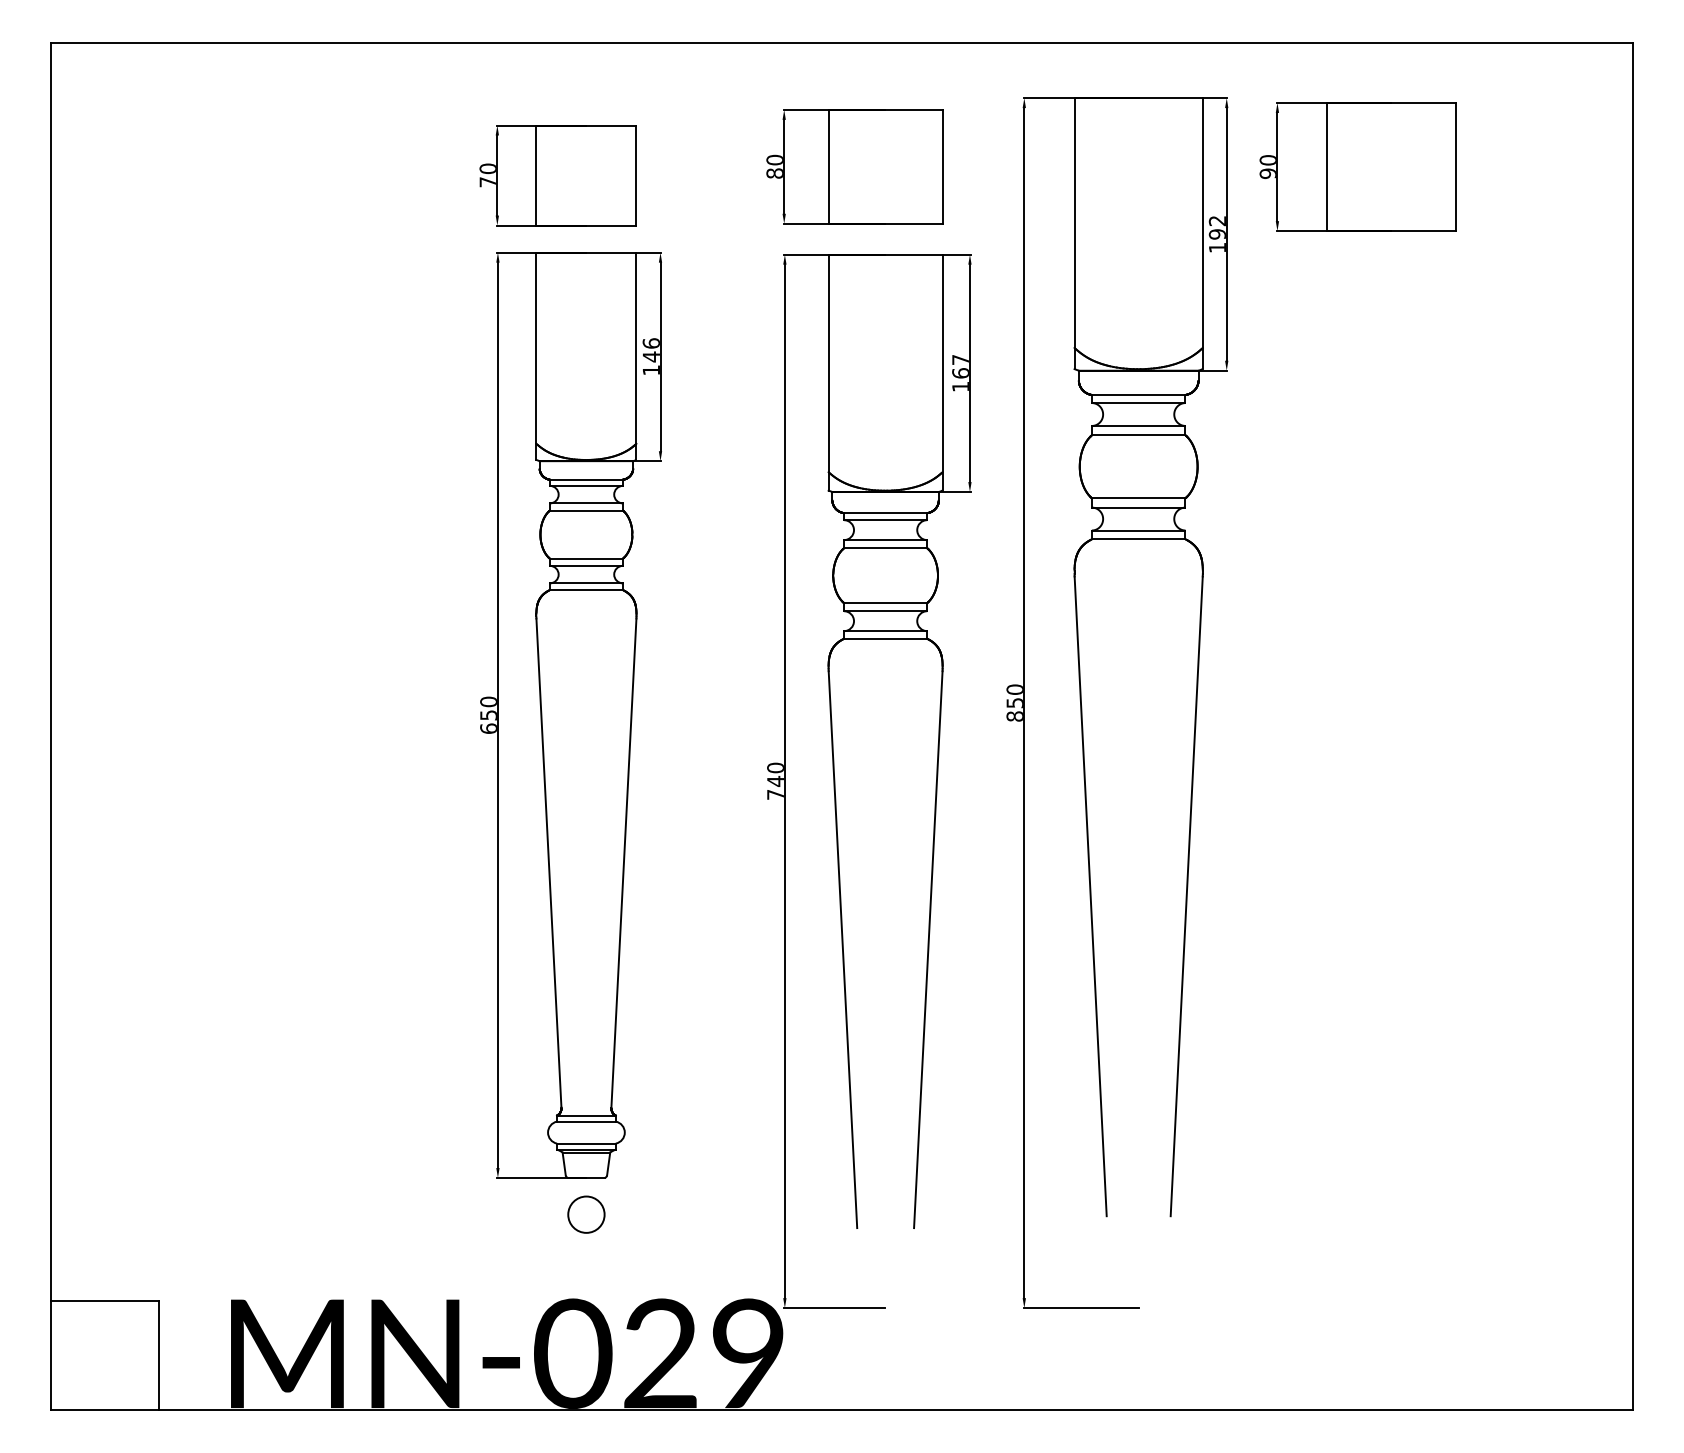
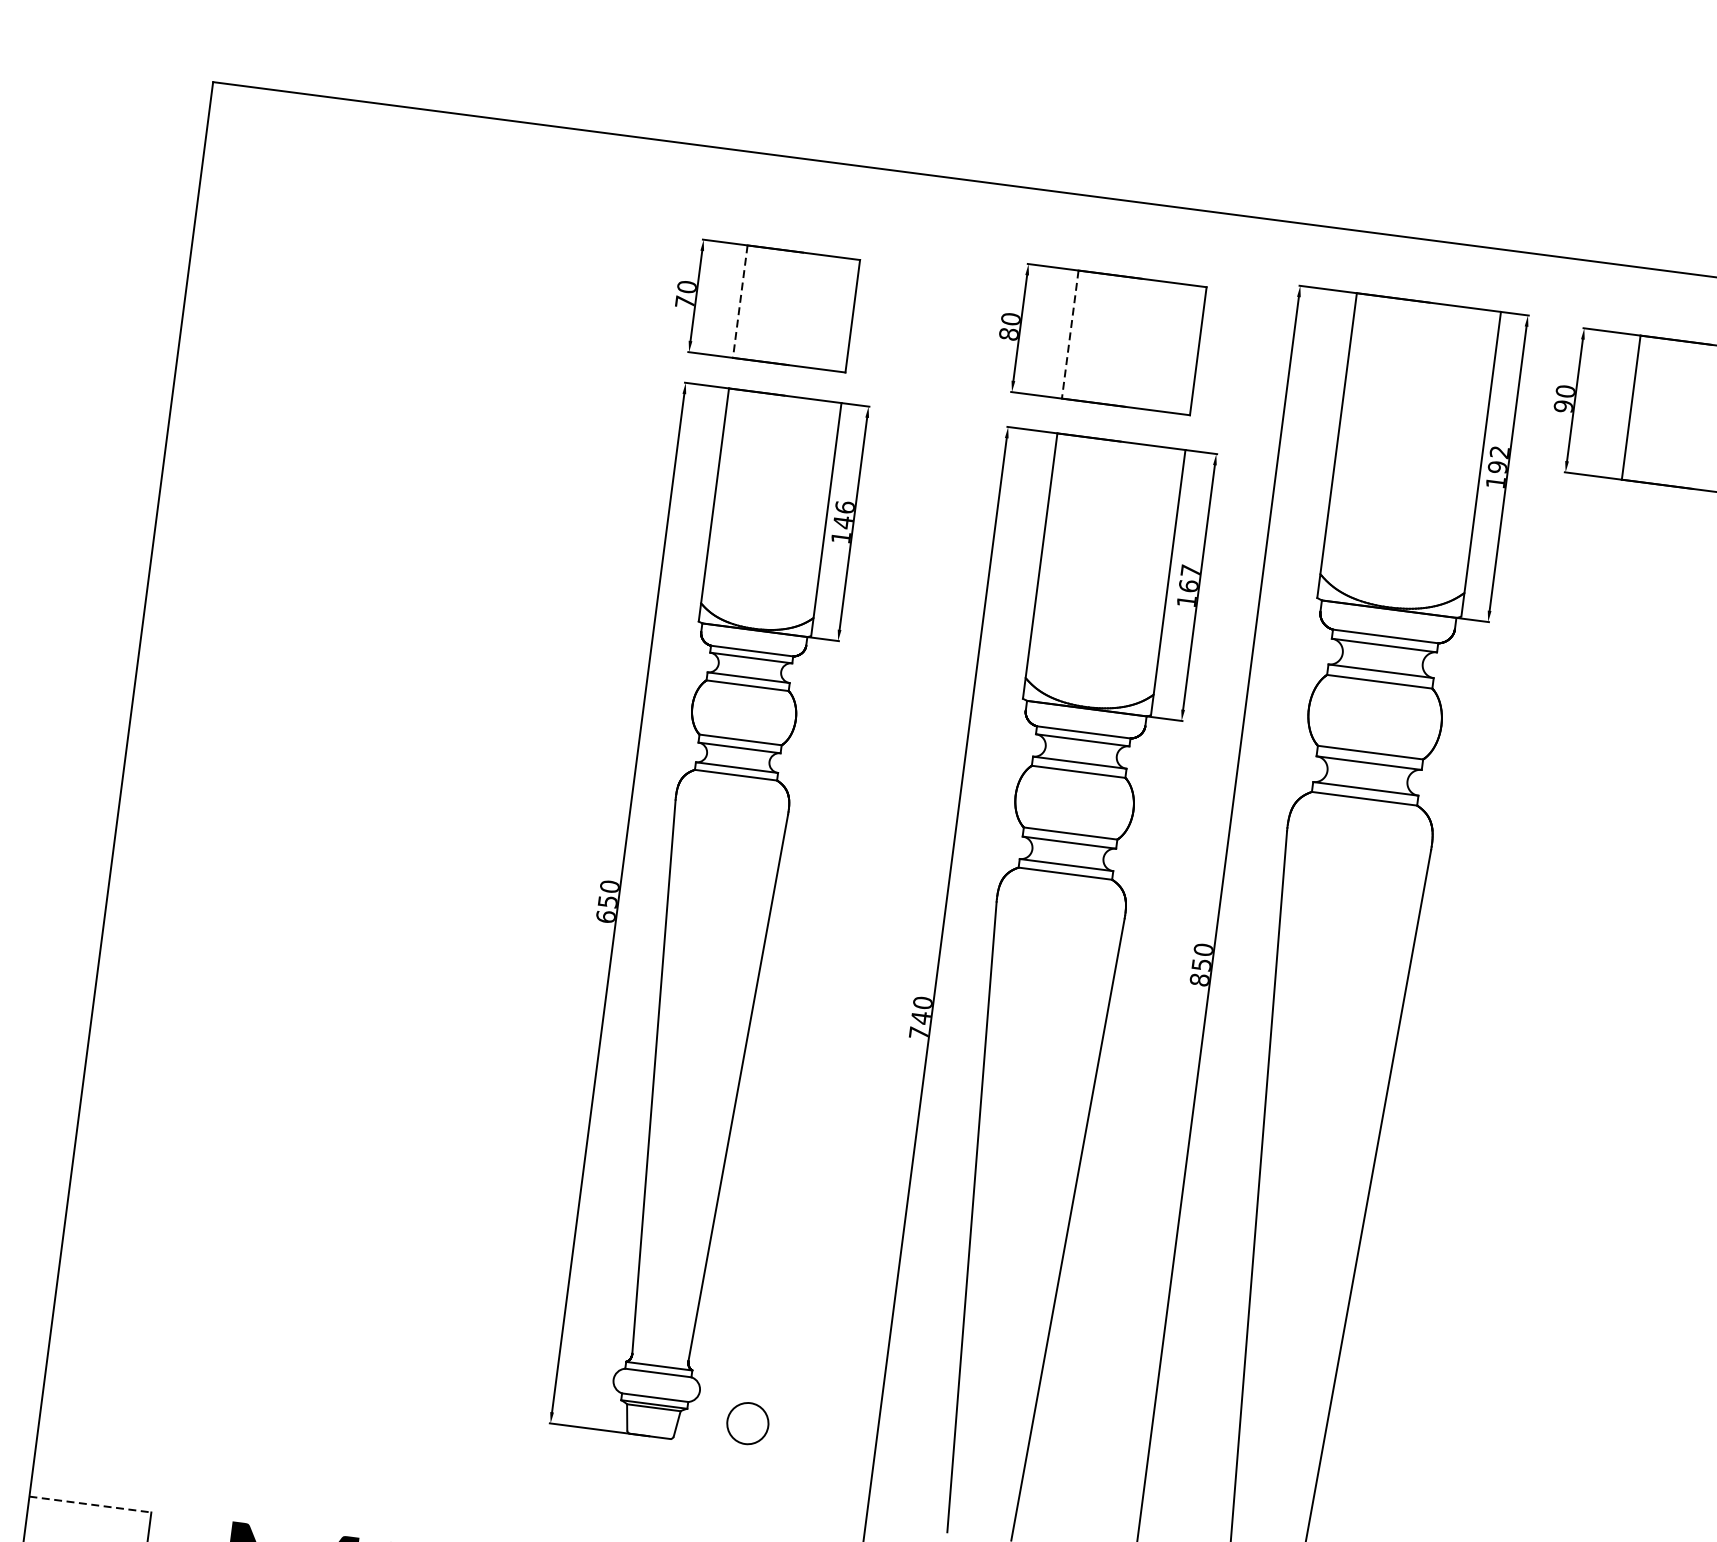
line: (828, 166) -> (1070, 334), solid -> dashed
line: (536, 176) -> (740, 302), solid -> dashed
circle: (586, 1214) -> (747, 1423), moved
line: (105, 1301) -> (91, 1505), solid -> dashed

